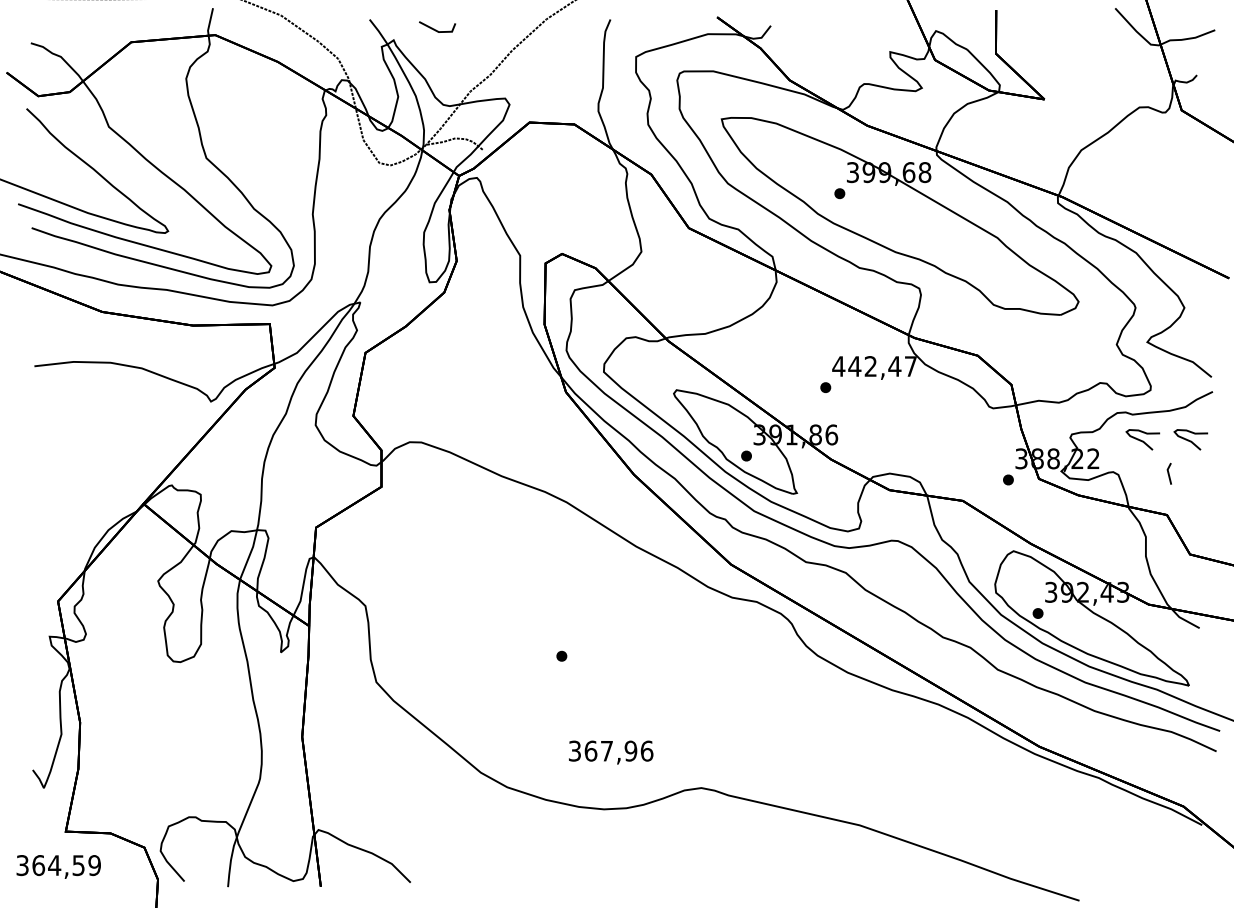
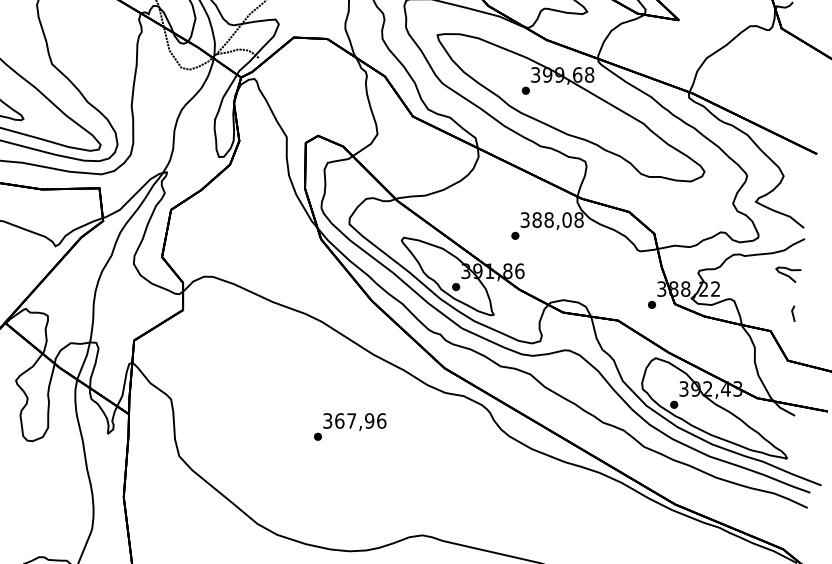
text: (874, 366) -> (551, 220), 442,47 -> 388,08
curve: (1142, 440) -> (752, 275), removed
line: (1168, 473) -> (792, 313), moved
text: (611, 752) -> (355, 422), moved

